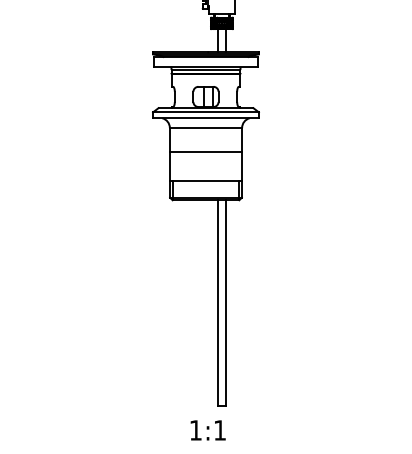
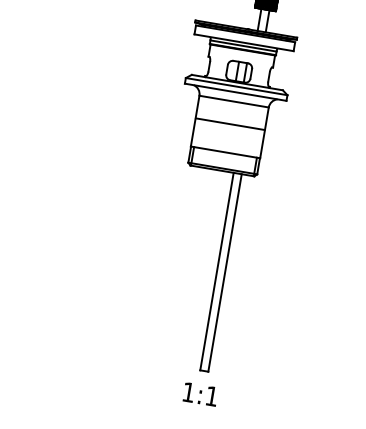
text: (207, 430) -> (199, 394), moved

